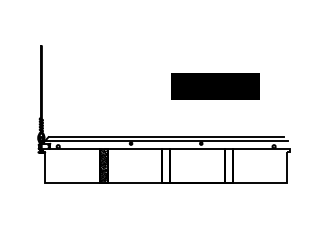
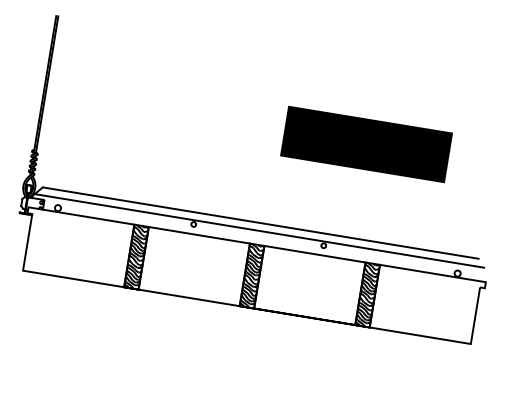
hatch: (166, 165) -> (252, 275), added
hatch: (228, 165) -> (367, 294), added

